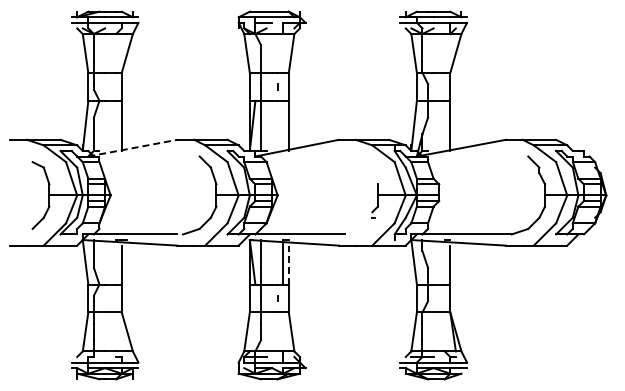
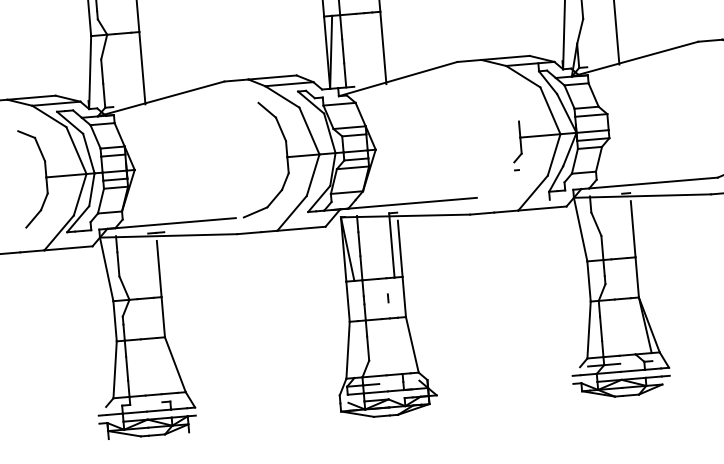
line: (133, 148) -> (162, 99), dashed -> solid
line: (288, 264) -> (399, 247), dashed -> solid

